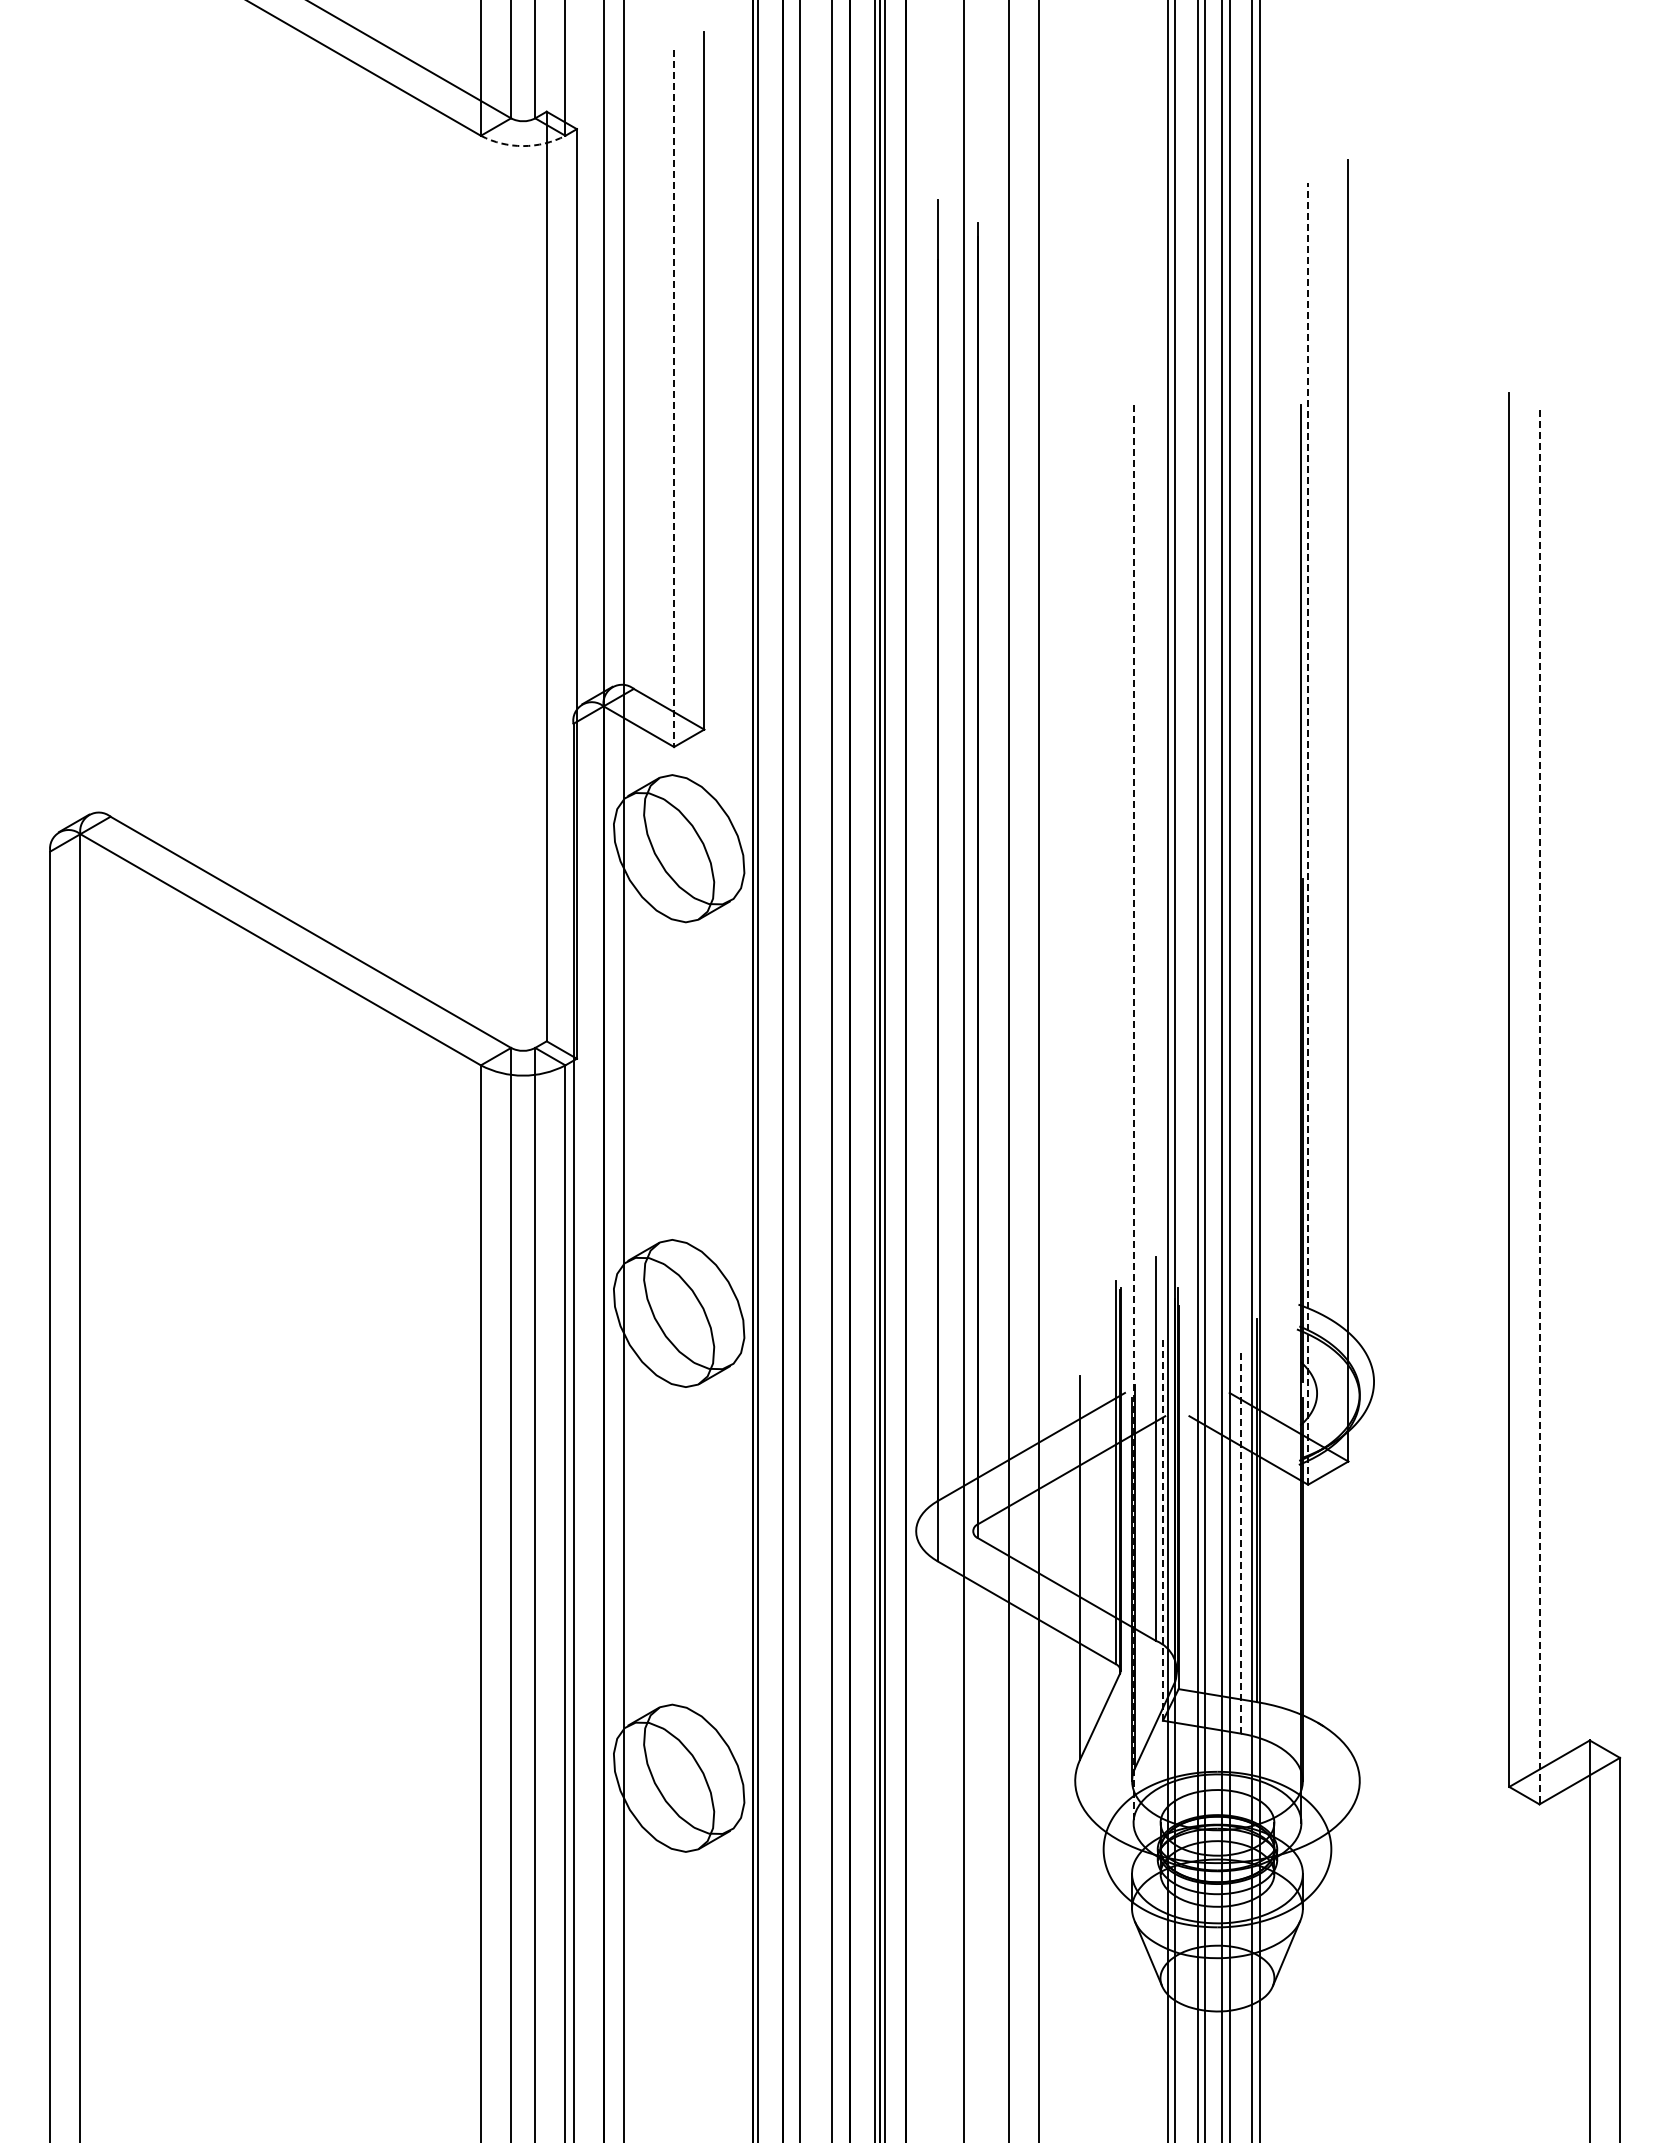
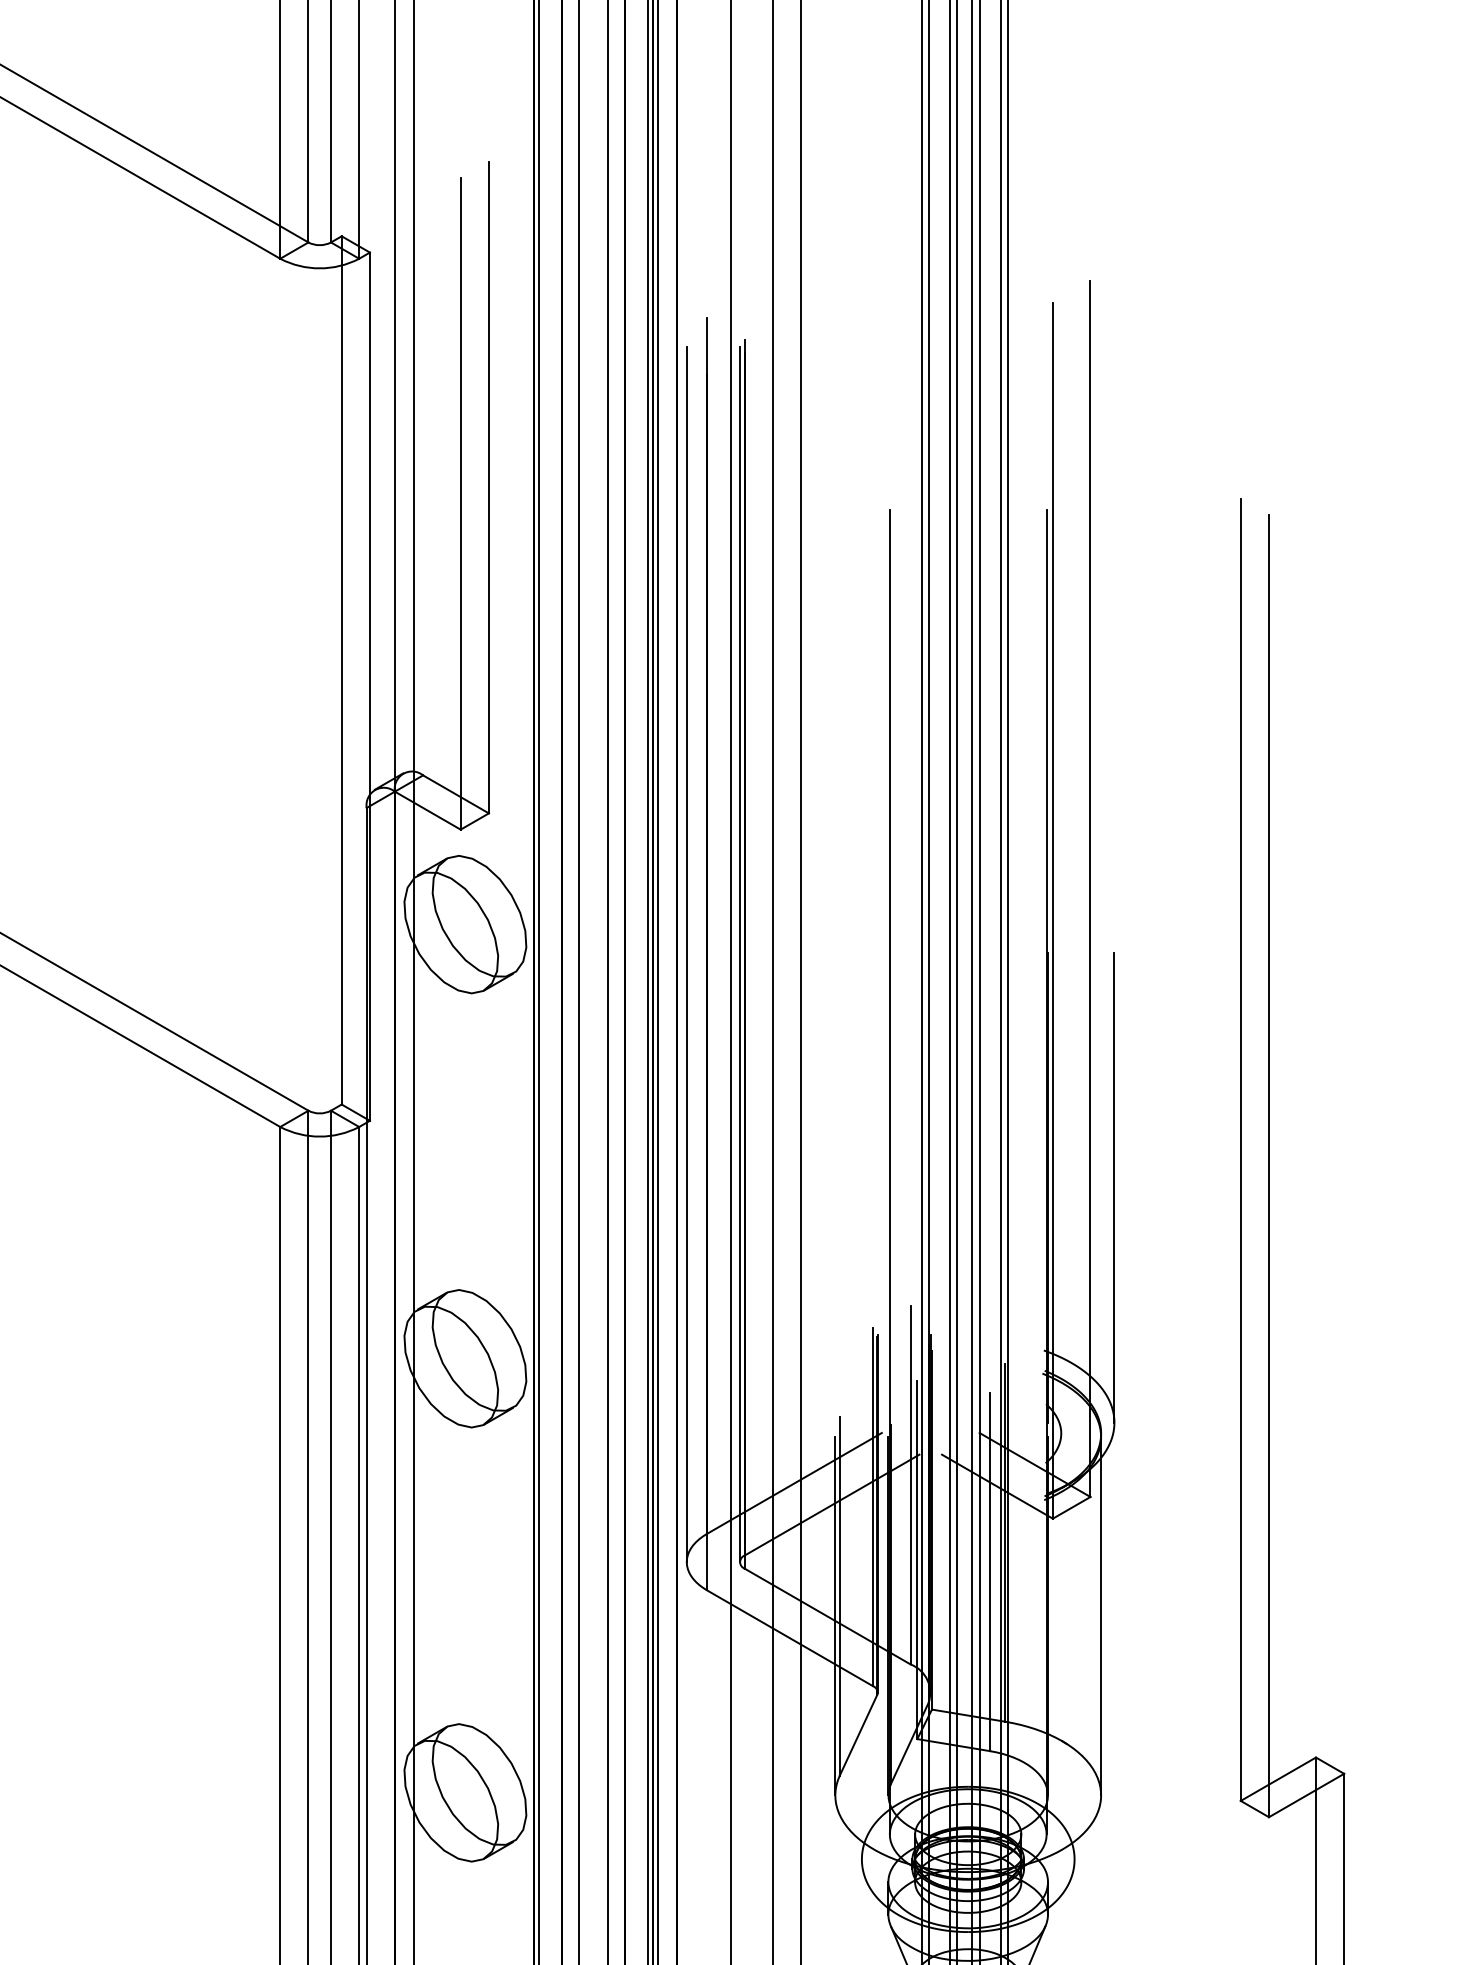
arc: (523, 146) -> (320, 268), dashed -> solid
line: (674, 398) -> (461, 504), dashed -> solid
line: (1308, 834) -> (1053, 911), dashed -> solid
line: (916, 880) -> (687, 954), added
line: (973, 880) -> (740, 954), added
line: (1539, 1107) -> (1268, 1166), dashed -> solid
line: (1133, 1114) -> (889, 1172), dashed -> solid
line: (1374, 1129) -> (1114, 1186), added
line: (1162, 1529) -> (916, 1560), dashed -> solid
line: (1241, 1541) -> (990, 1571), dashed -> solid
line: (1075, 1589) -> (835, 1616), added
line: (1359, 1589) -> (1100, 1616), added

